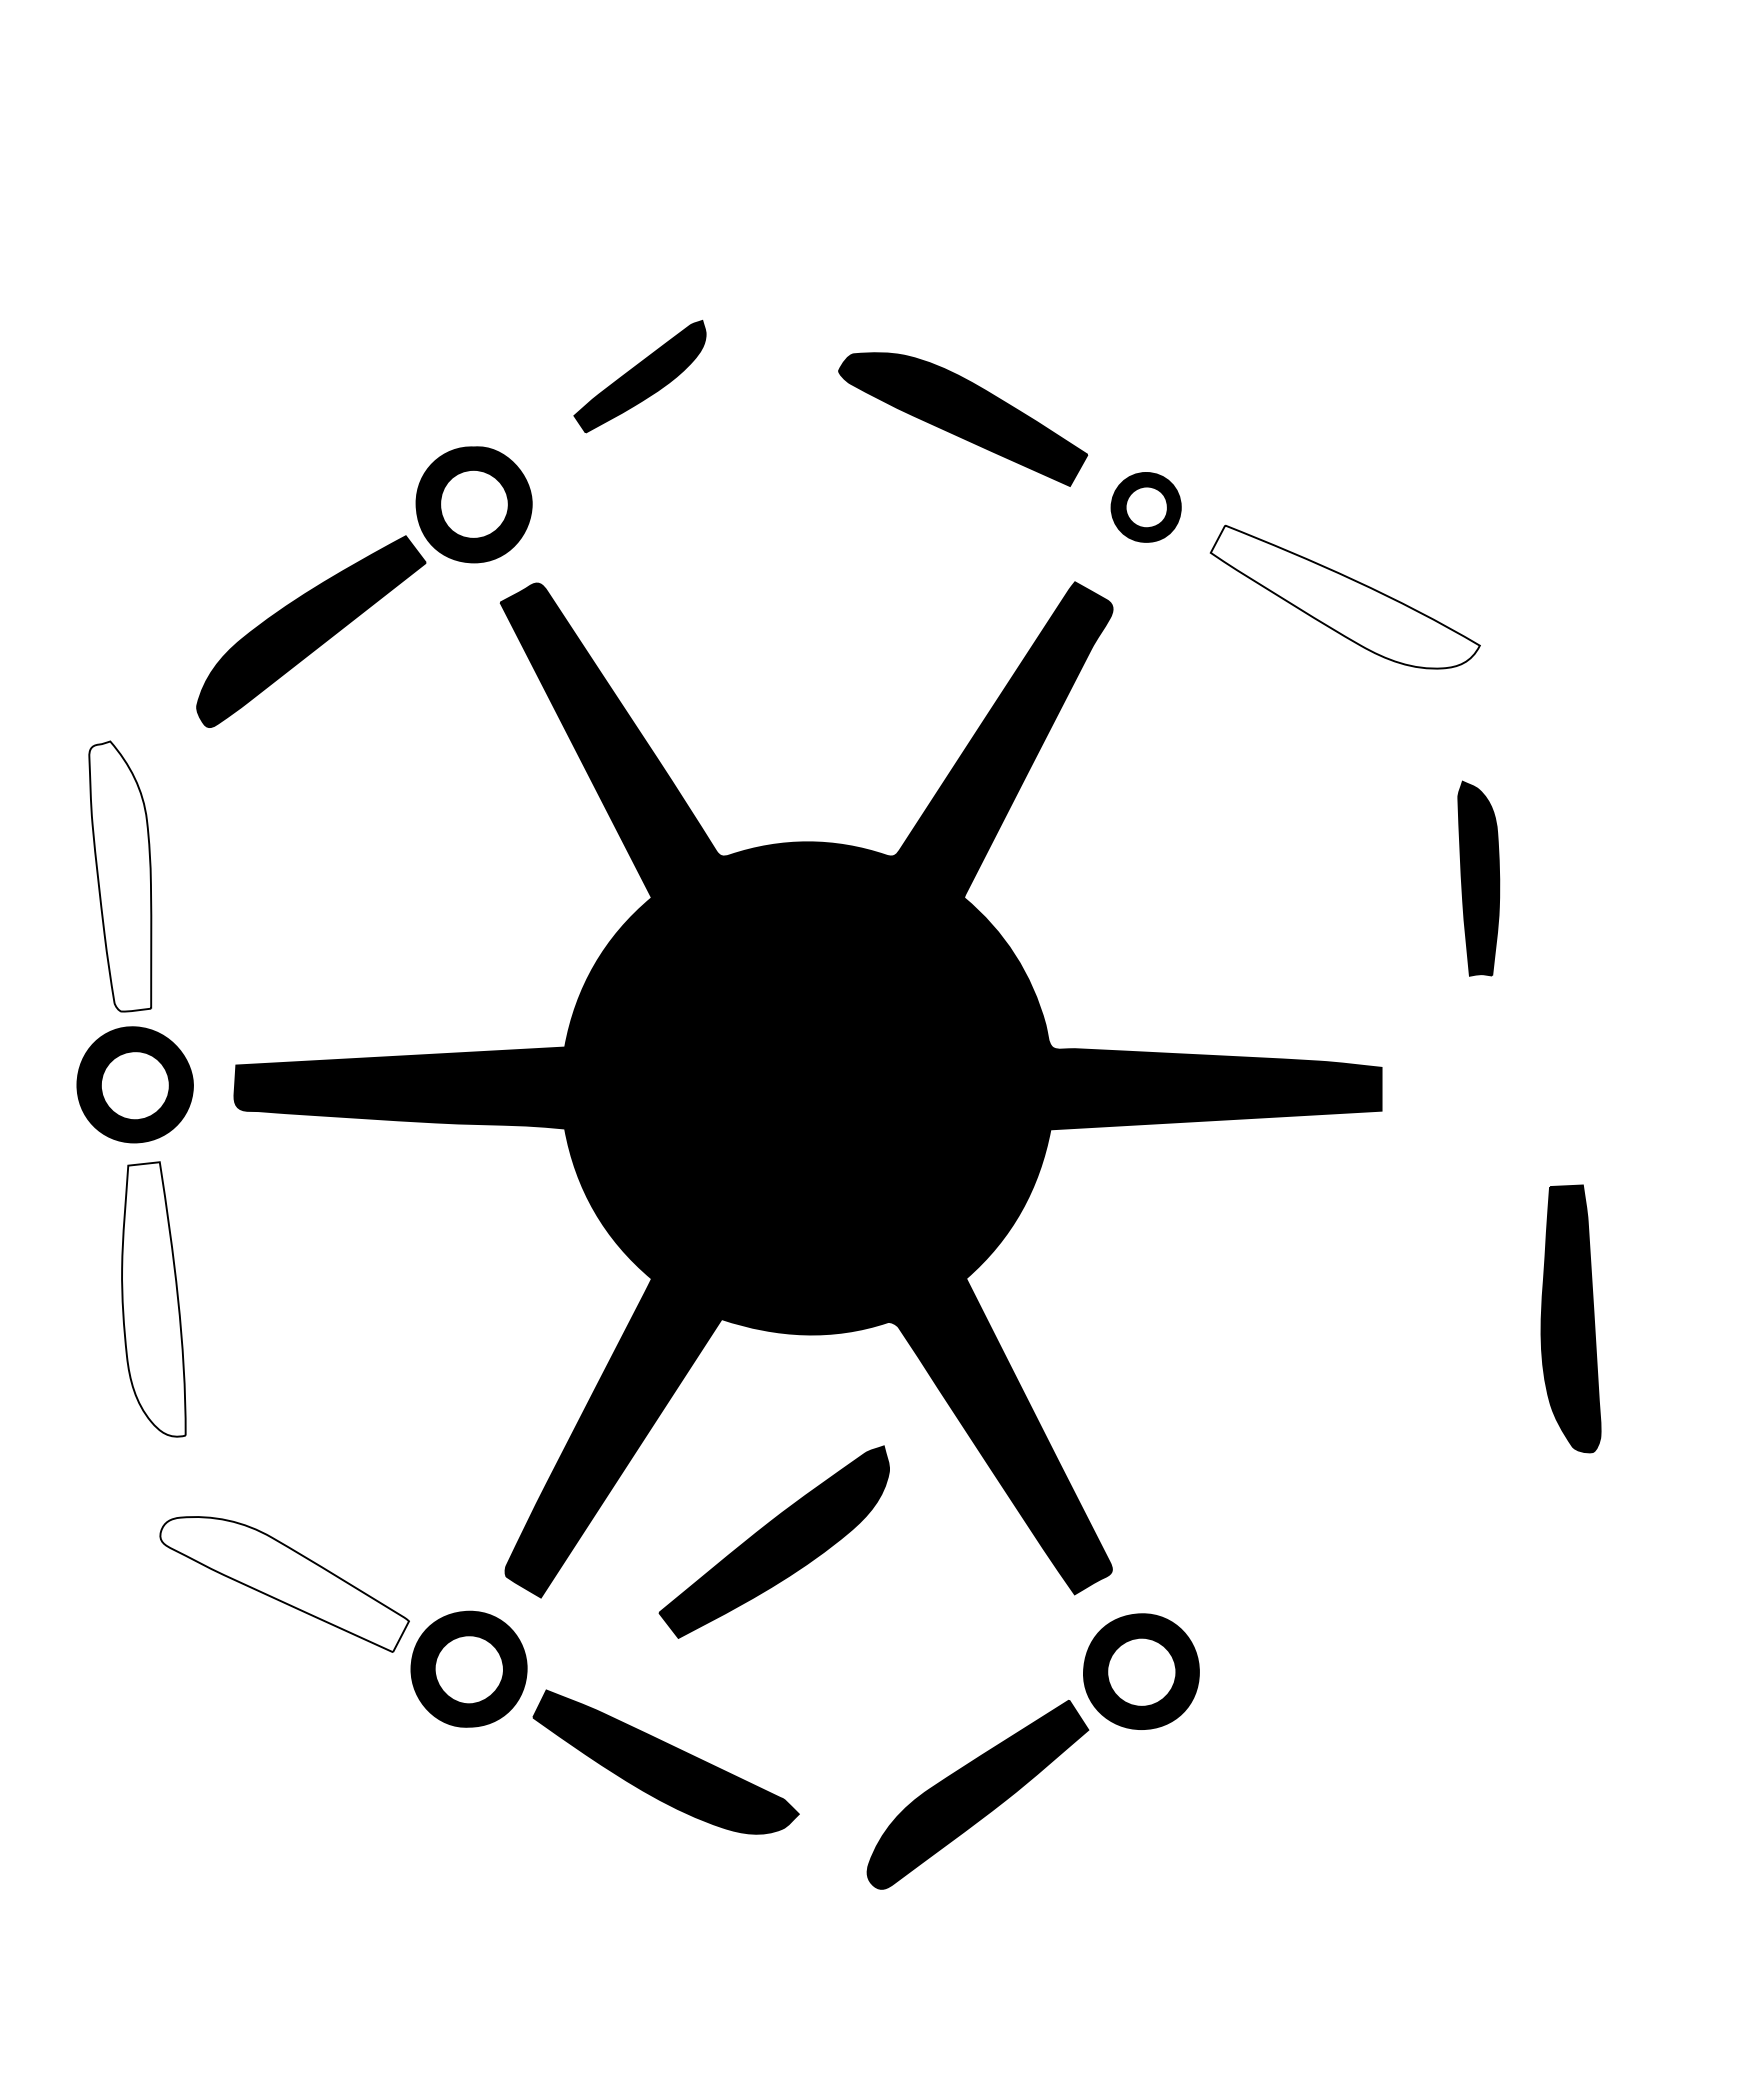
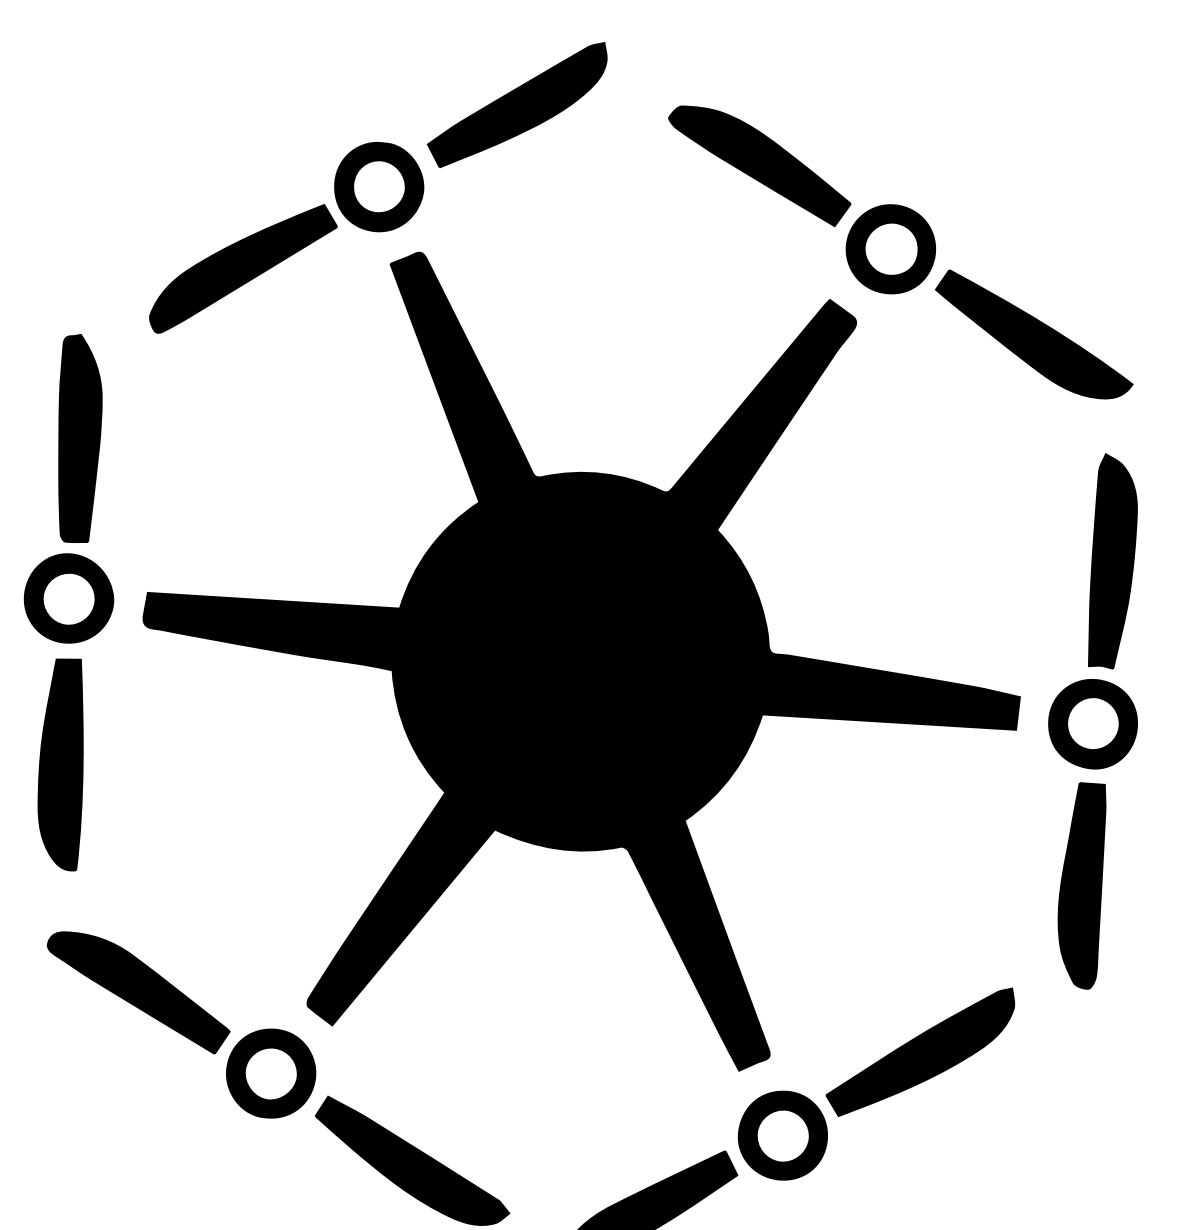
part: (639, 376) -> (516, 104), size x1.67
part: (1145, 507) -> (890, 249), size x1.67
fill: (1344, 596) -> (1033, 334), added
fill: (120, 876) -> (76, 438), added
part: (1478, 878) -> (1110, 561), size x1.43
part: (1480, 1091) -> (1093, 724), added
fill: (153, 1299) -> (63, 763), added
part: (1570, 1318) -> (1083, 885), moved
part: (773, 1541) -> (919, 1051), moved
fill: (284, 1584) -> (138, 992), added

